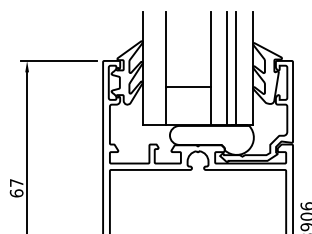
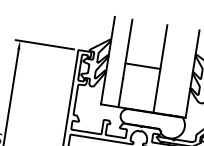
line: (227, 68) -> (172, 70), removed
line: (236, 68) -> (179, 72), removed
line: (188, 87) -> (143, 66), moved

